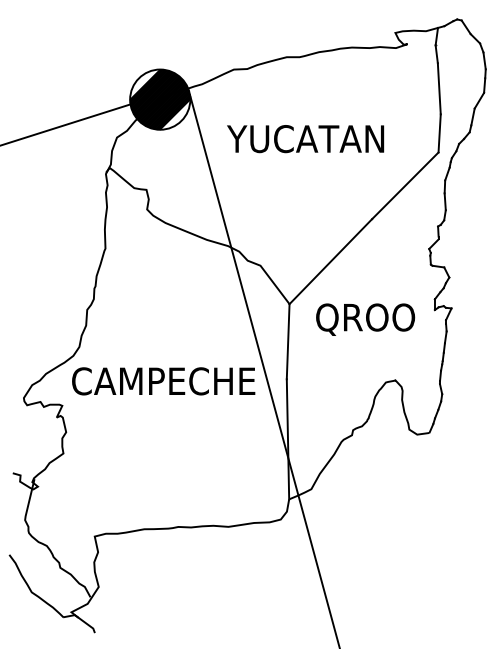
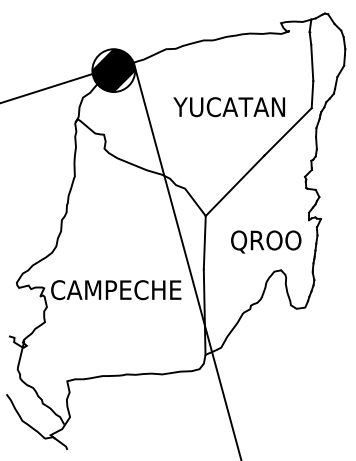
text: (305, 139) -> (229, 107), moved
text: (365, 319) -> (266, 241), moved
text: (163, 381) -> (116, 290), moved

